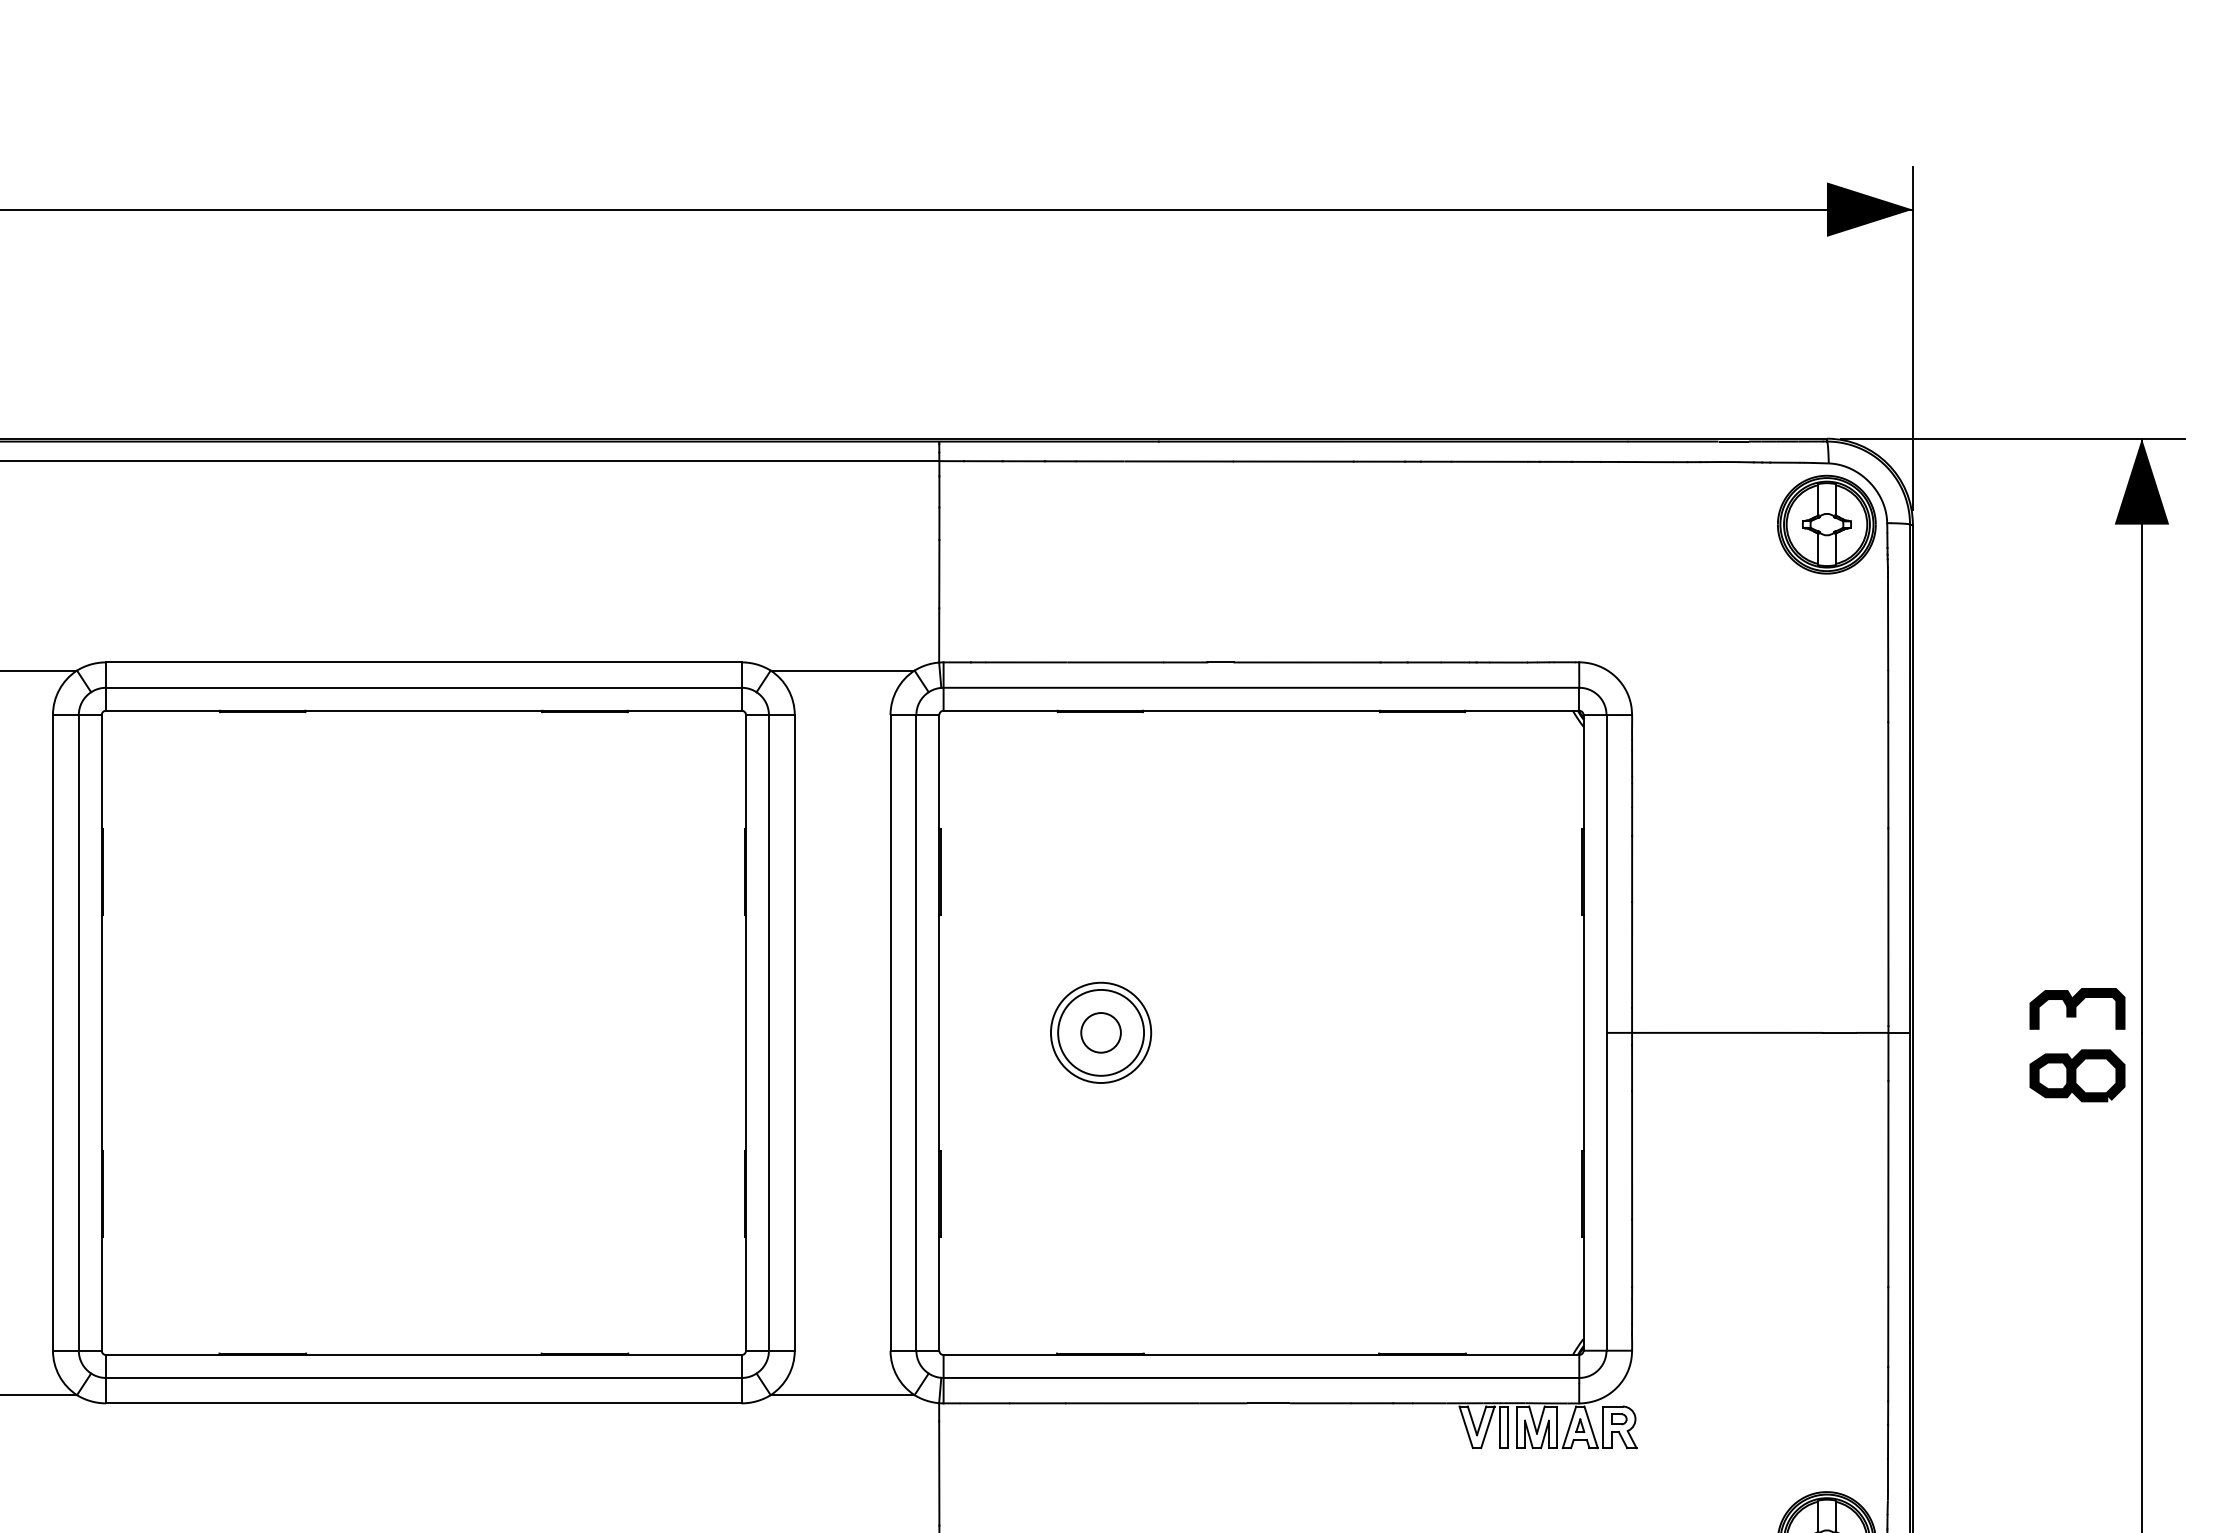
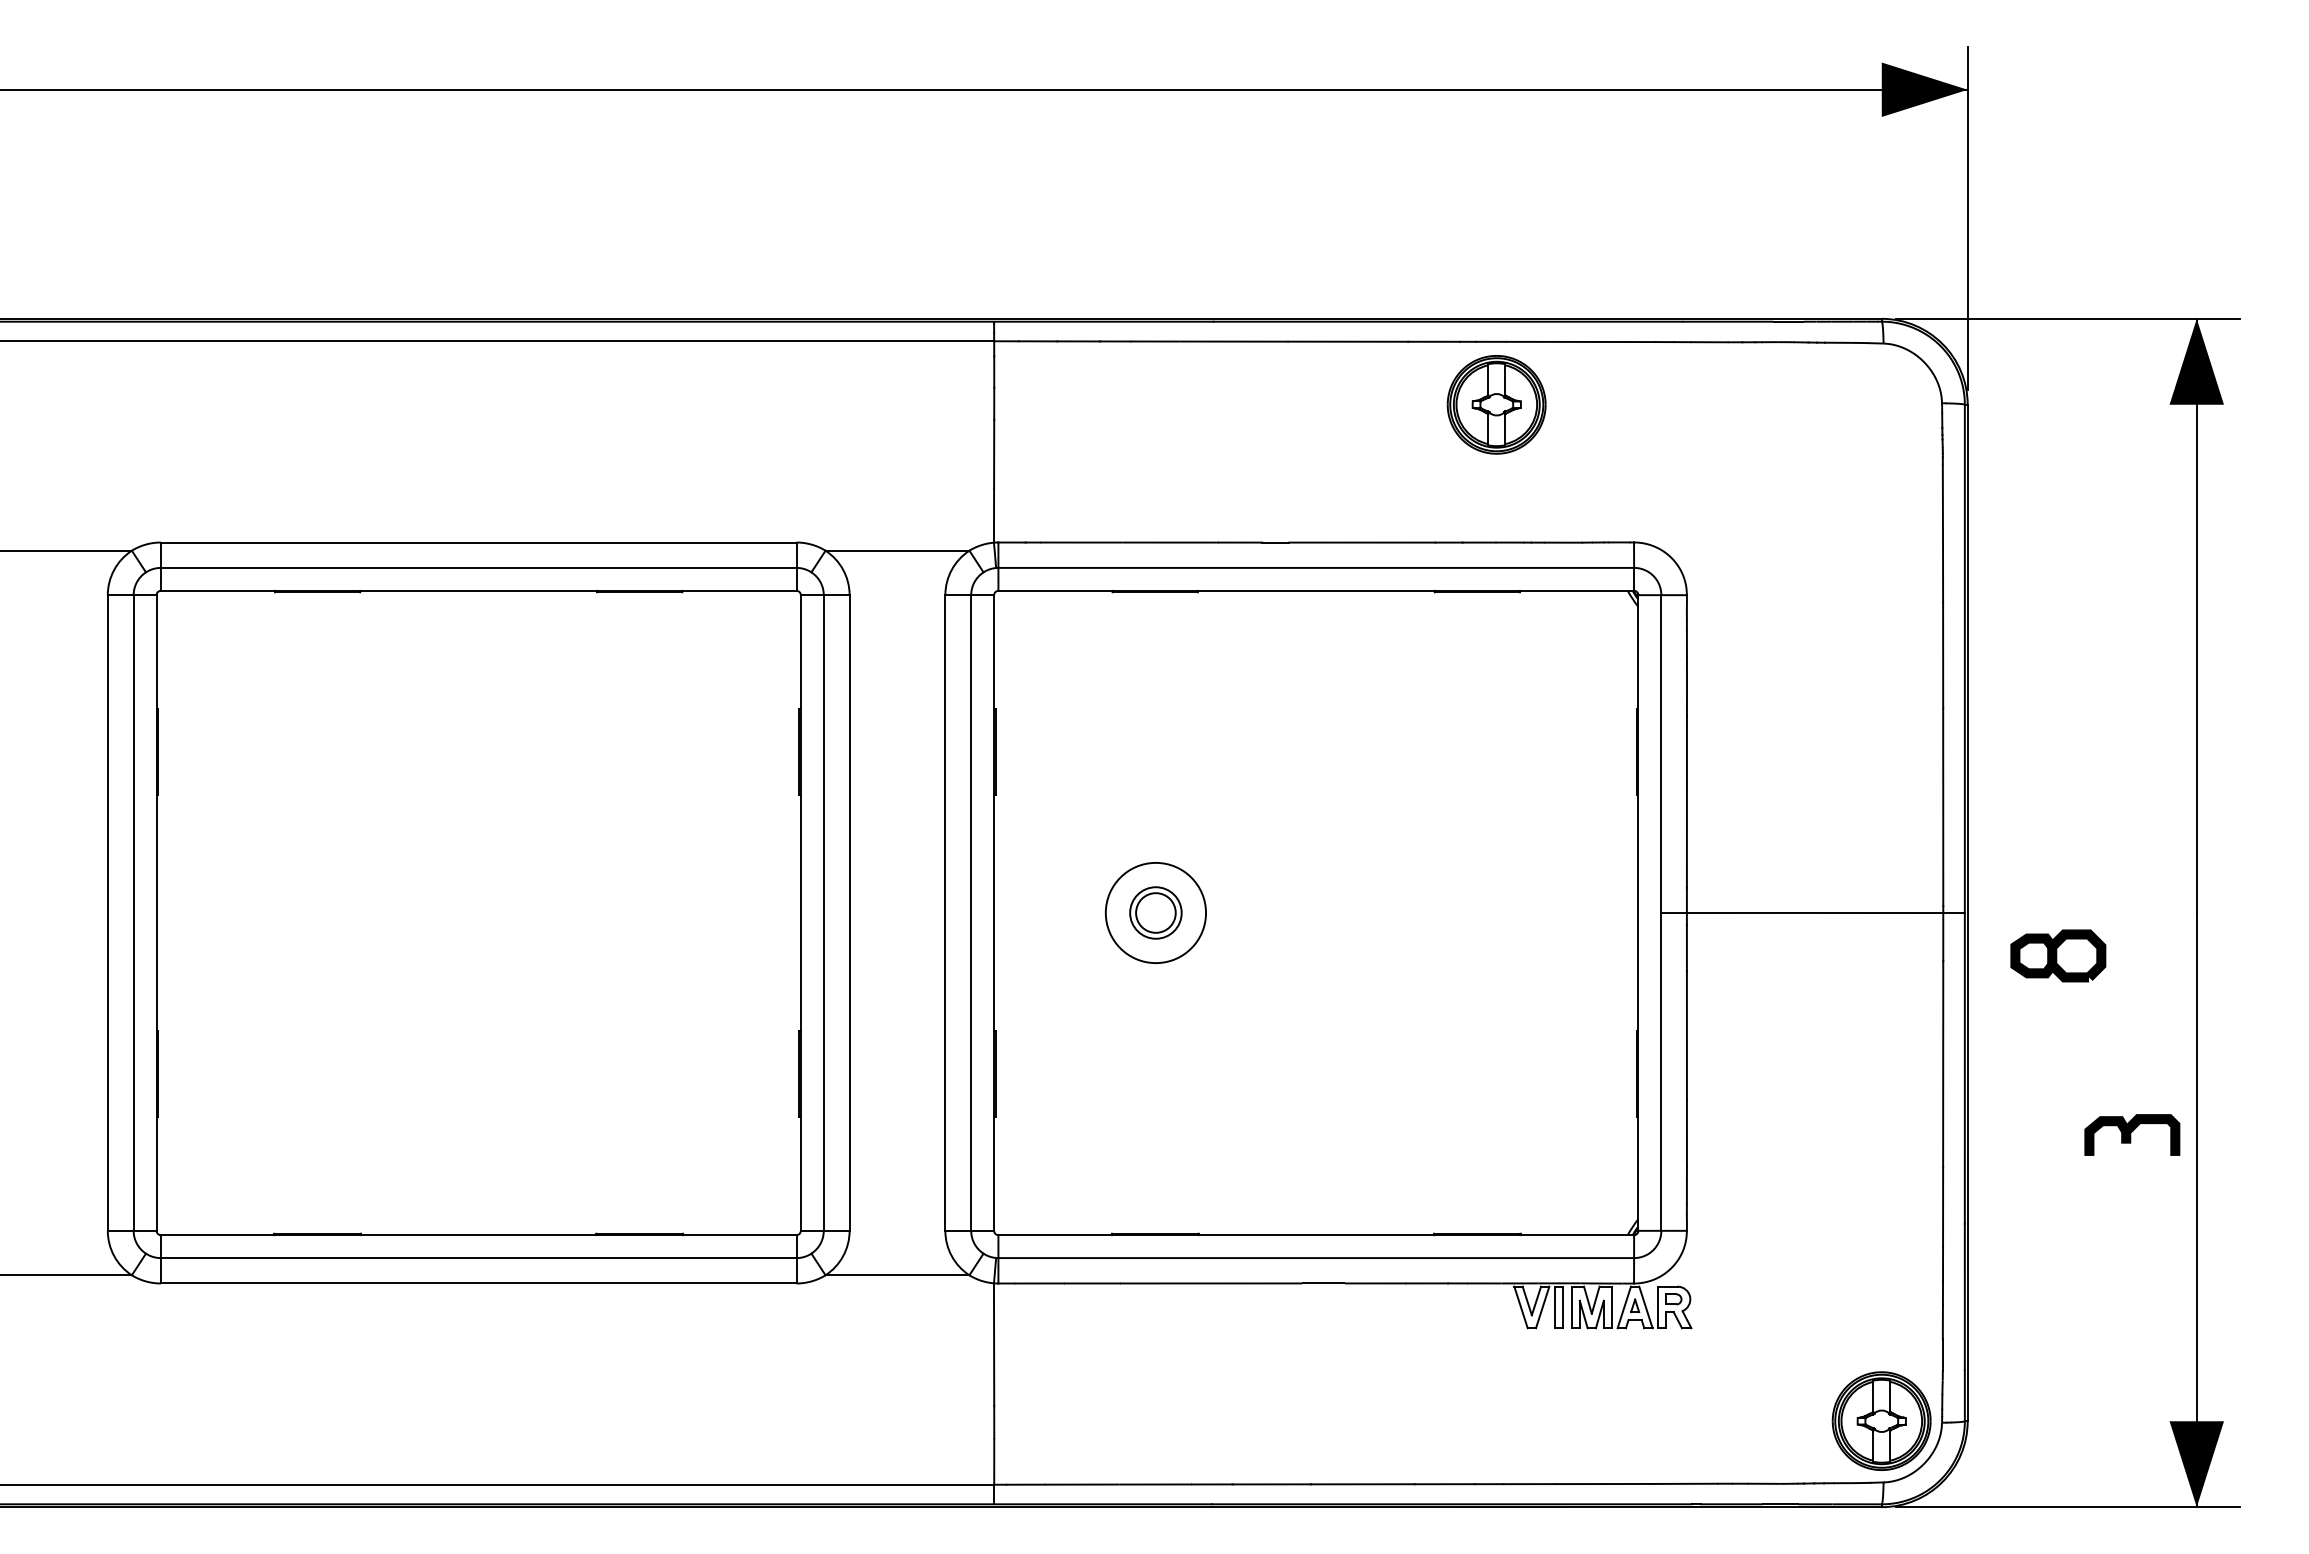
part: (1826, 524) -> (1496, 404), moved
part: (2077, 1008) -> (2132, 1134), moved
circle: (1100, 1032) -> (1155, 912), size x0.6
part: (2077, 1075) -> (2058, 955), moved

